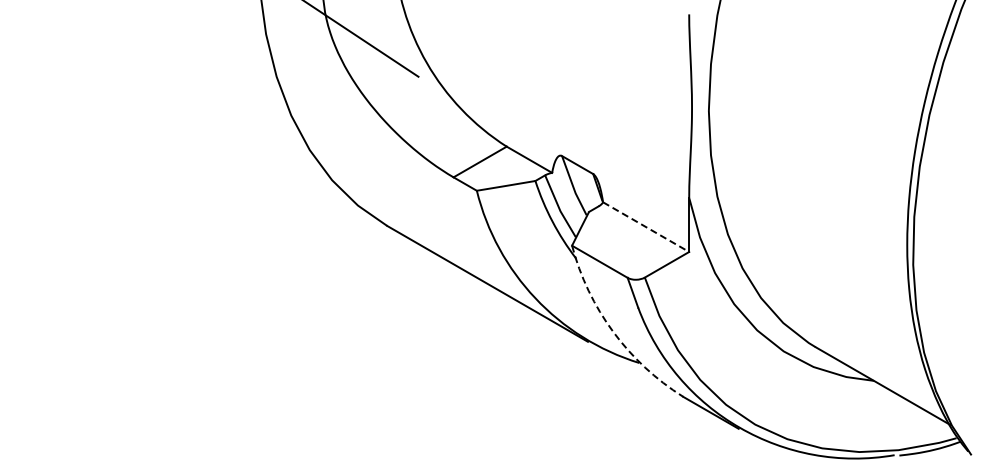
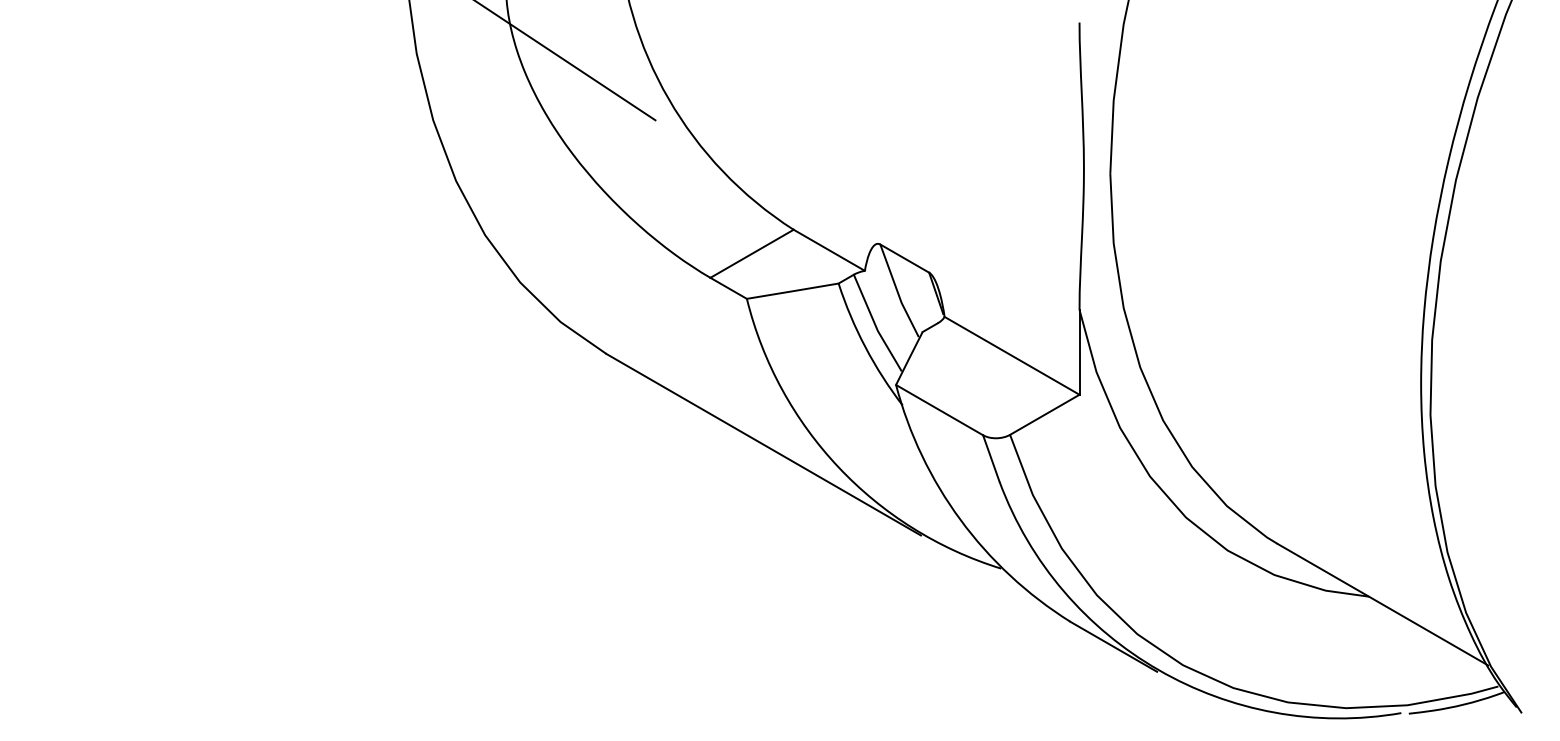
line: (646, 227) -> (1012, 356), dashed -> solid
arc: (613, 331) -> (960, 519), dashed -> solid

